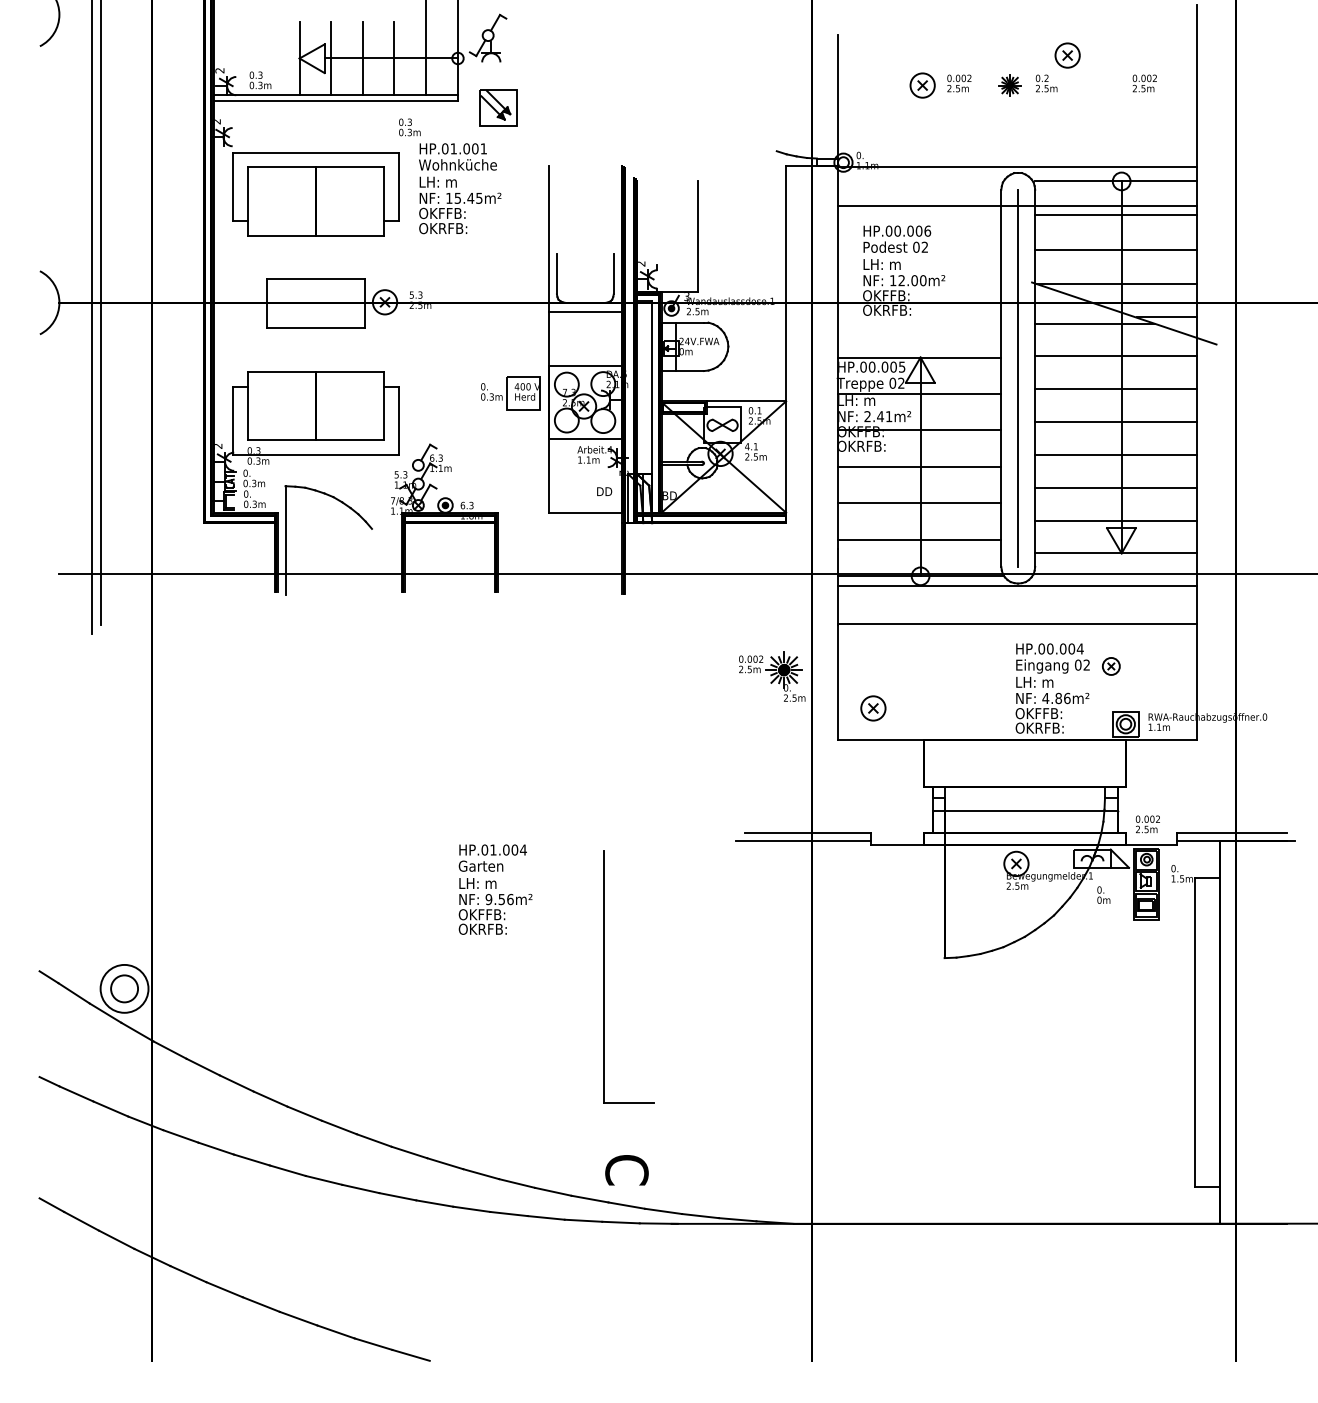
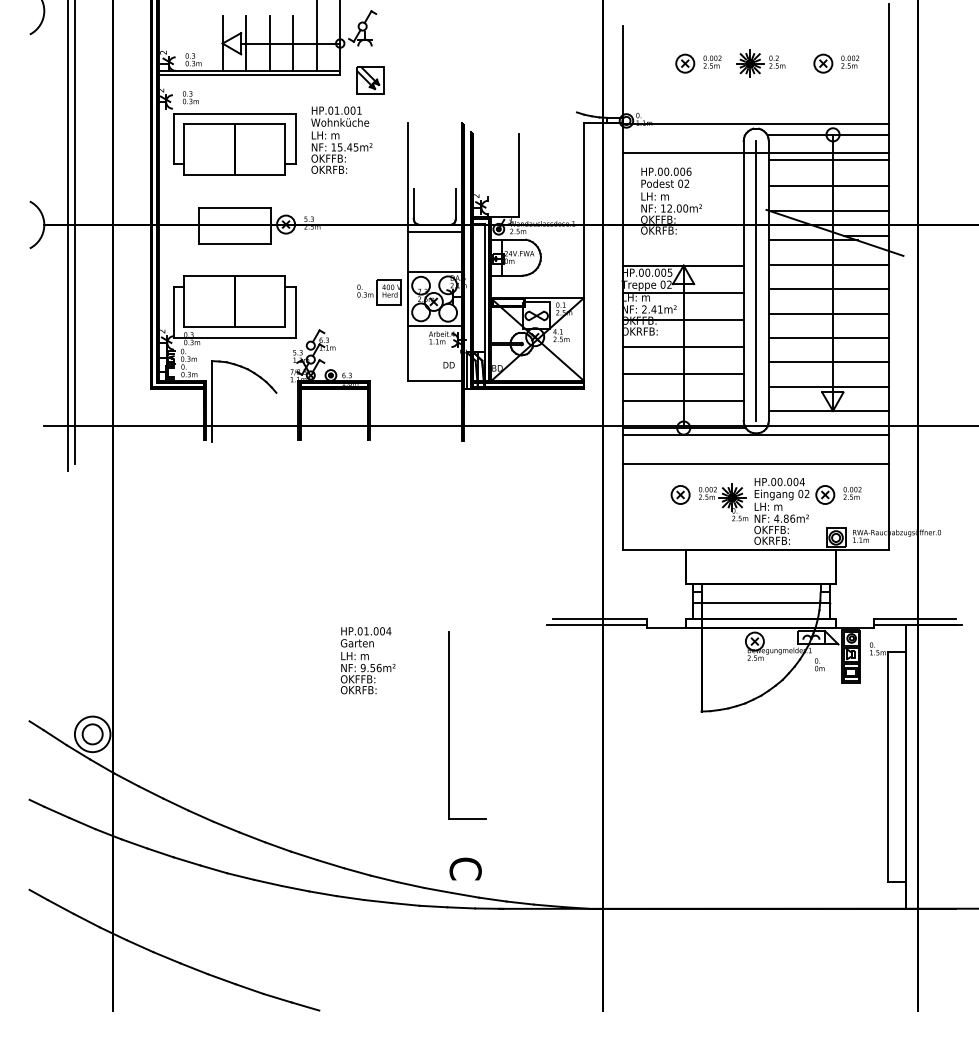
part: (1067, 55) -> (823, 63), moved
part: (1009, 85) -> (749, 63), size x1.67
text: (409, 127) -> (190, 97), moved
part: (1111, 666) -> (825, 495), size x1.43
part: (772, 676) -> (723, 502), moved
part: (873, 708) -> (680, 495), moved
text: (1147, 824) -> (852, 493), moved

